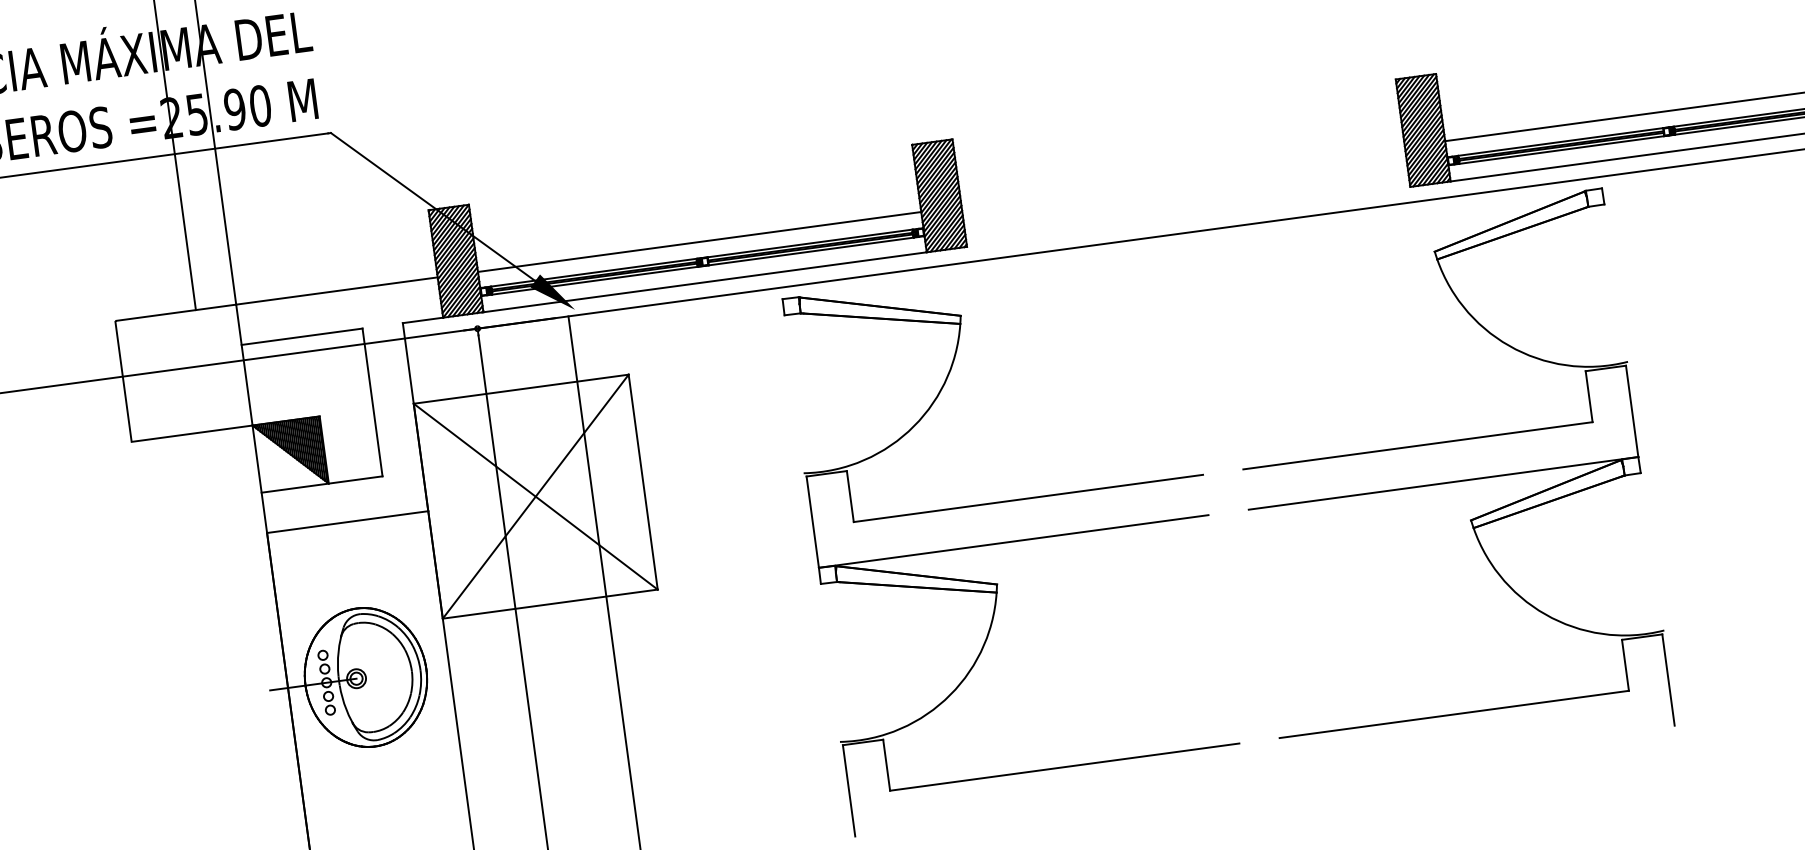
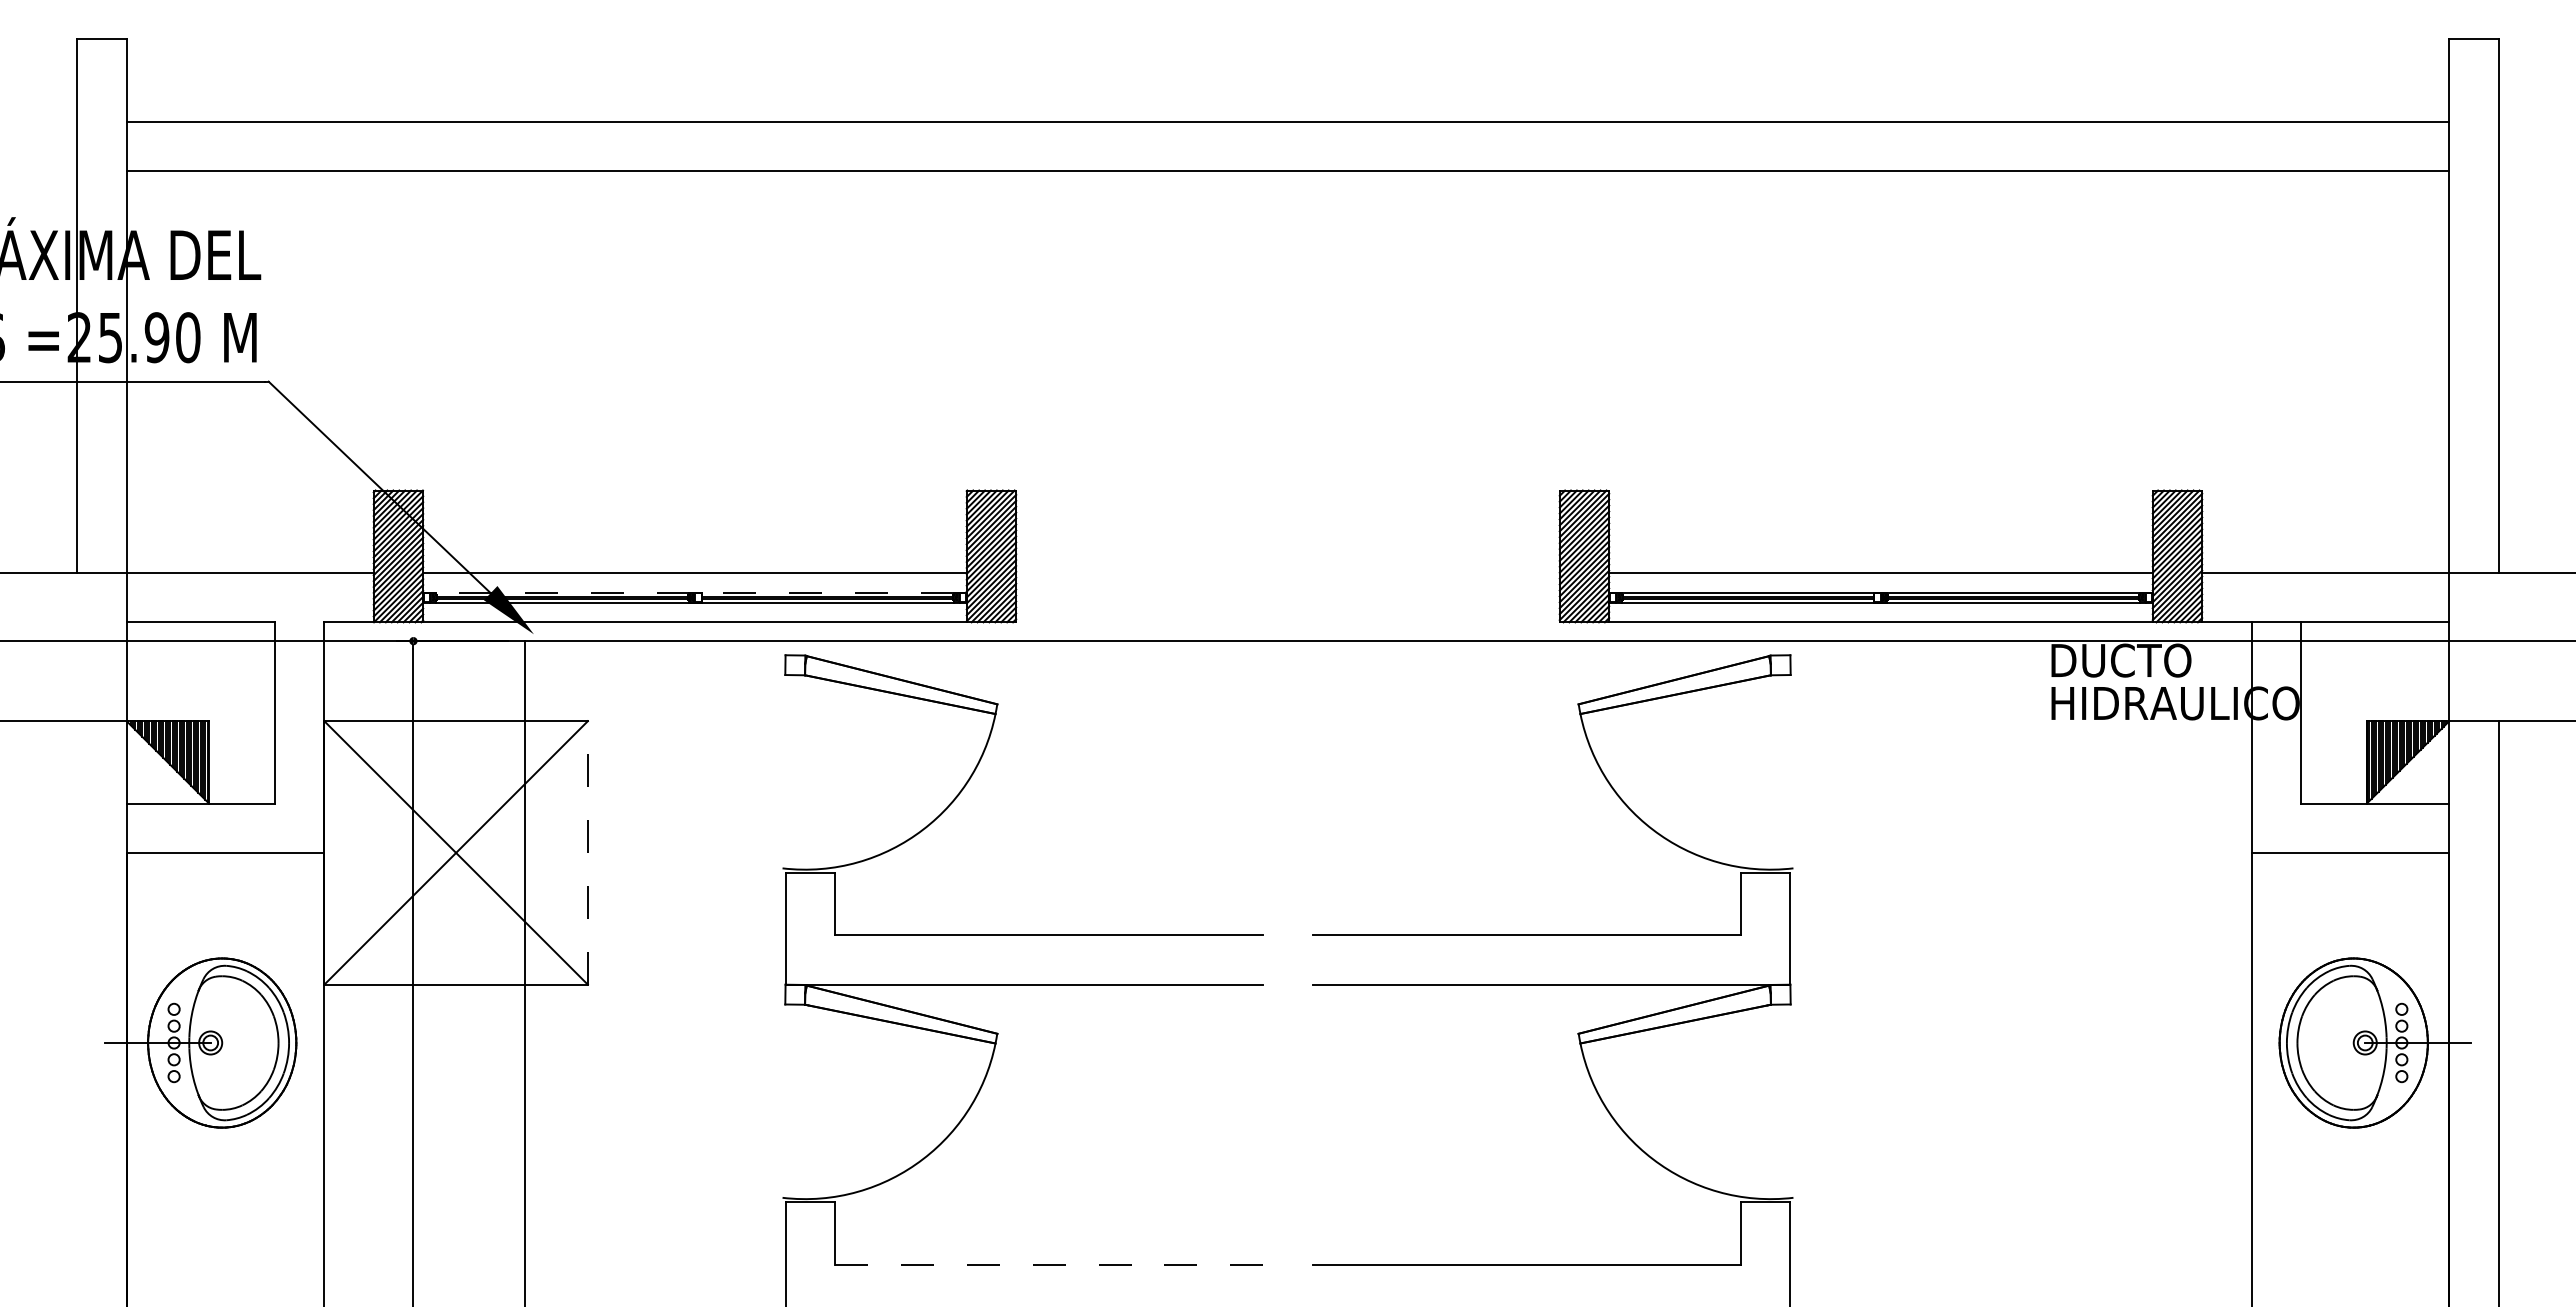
line: (701, 258) -> (694, 592), solid -> dashed
line: (642, 481) -> (587, 852), solid -> dashed
line: (1065, 766) -> (1049, 1264), solid -> dashed

